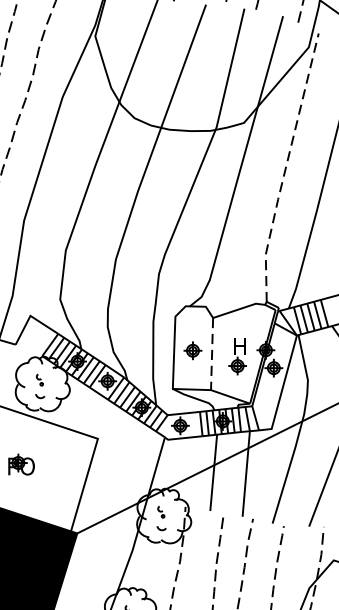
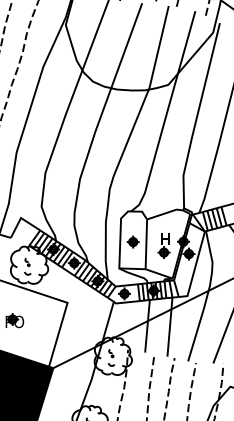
line: (286, 168) -> (197, 116), dashed -> solid
line: (212, 354) -> (146, 244), dashed -> solid

